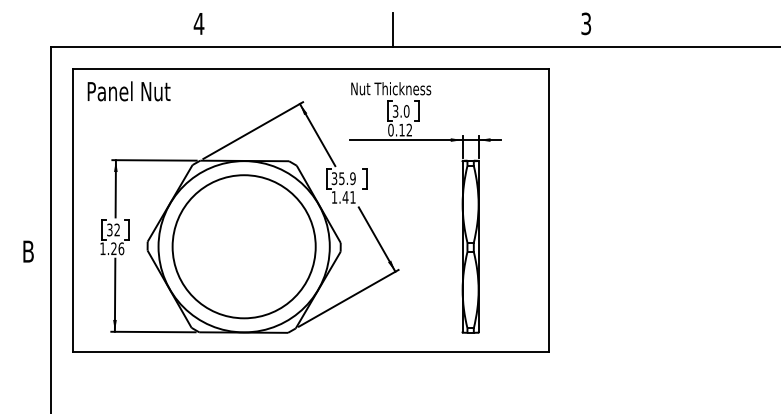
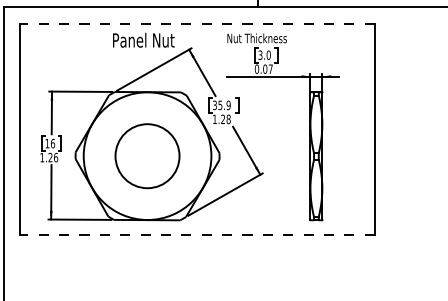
line: (311, 68) -> (197, 23), solid -> dashed
text: (128, 91) -> (143, 40), moved
text: (405, 129) -> (267, 68), 0.12 -> 0.07
text: (348, 197) -> (225, 119), 1.41 -> 1.28
text: (113, 229) -> (50, 143), 32 -> 16
circle: (243, 246) -> (147, 155), size x0.6
line: (311, 352) -> (197, 234), solid -> dashed

